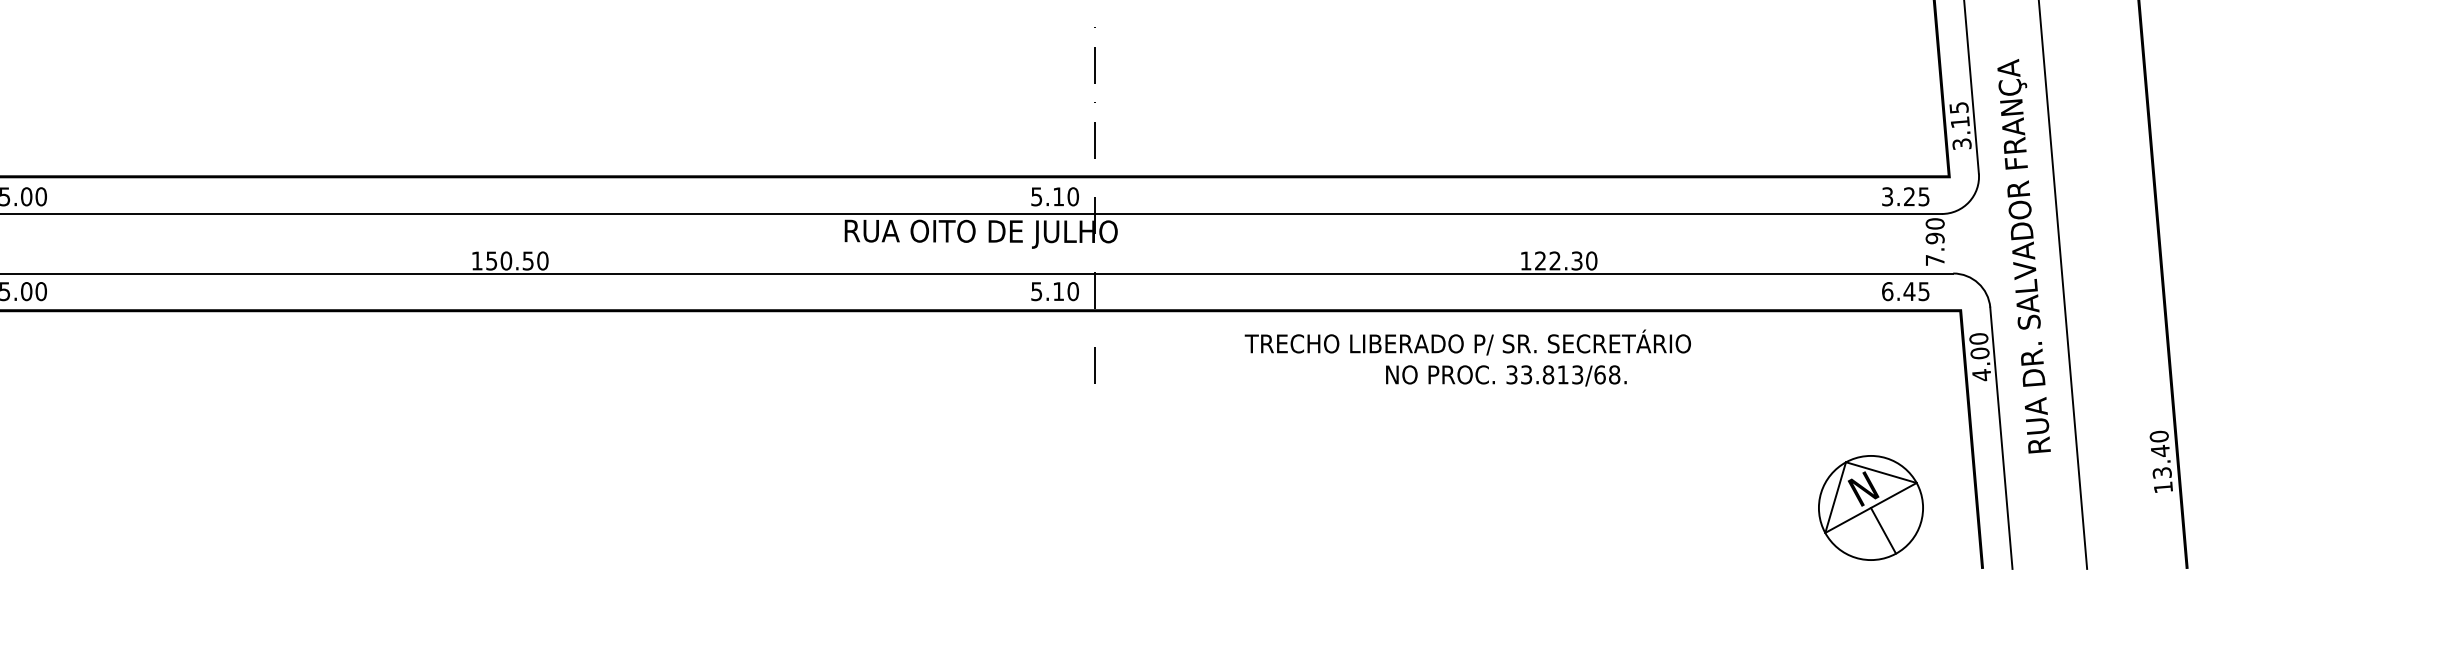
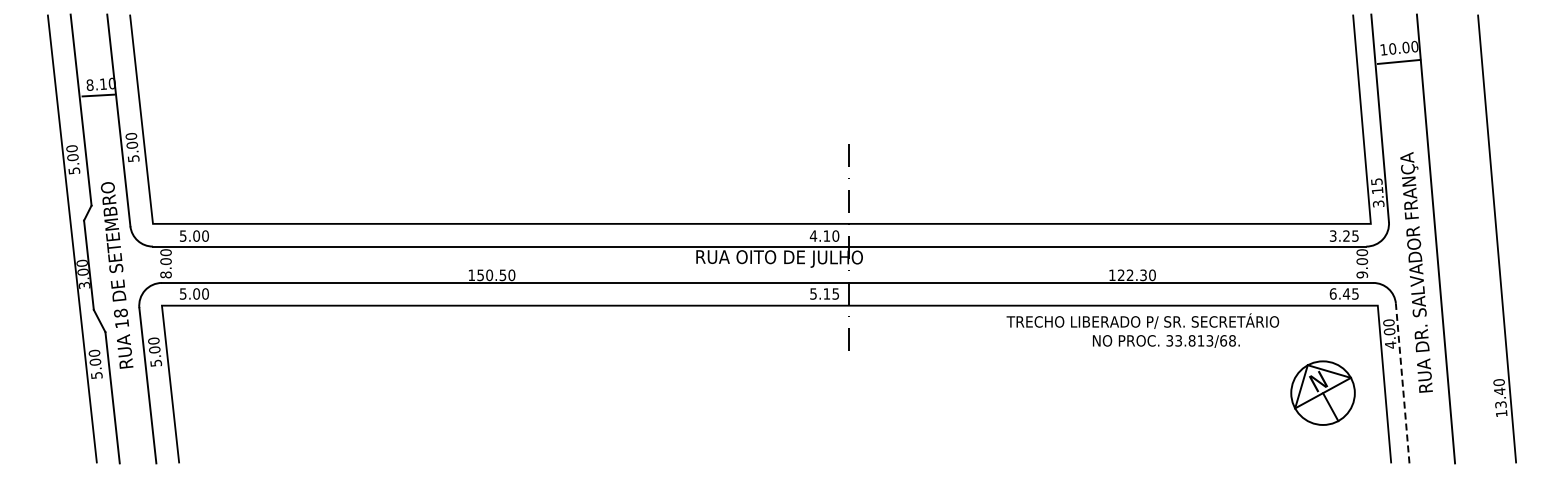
text: (1036, 195) -> (813, 235), 5.10 -> 4.10
text: (1935, 249) -> (1362, 268), 7.90 -> 9.00
text: (1072, 290) -> (835, 293), 5.10 -> 5.15
text: (1467, 357) -> (1142, 330), moved
line: (2001, 438) -> (1402, 383), solid -> dashed
part: (1870, 506) -> (1322, 392), moved

